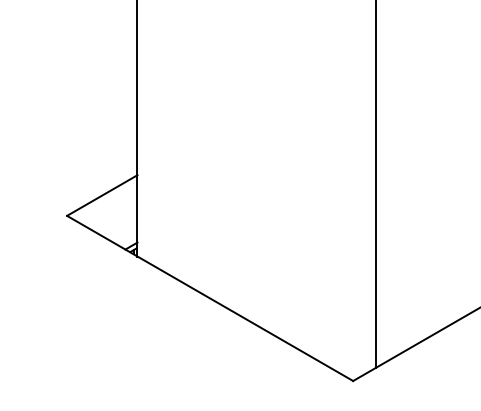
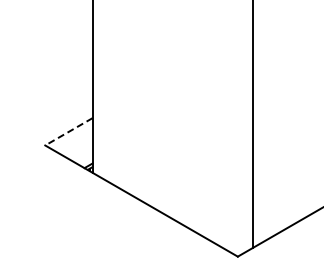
line: (101, 196) -> (68, 132), solid -> dashed

